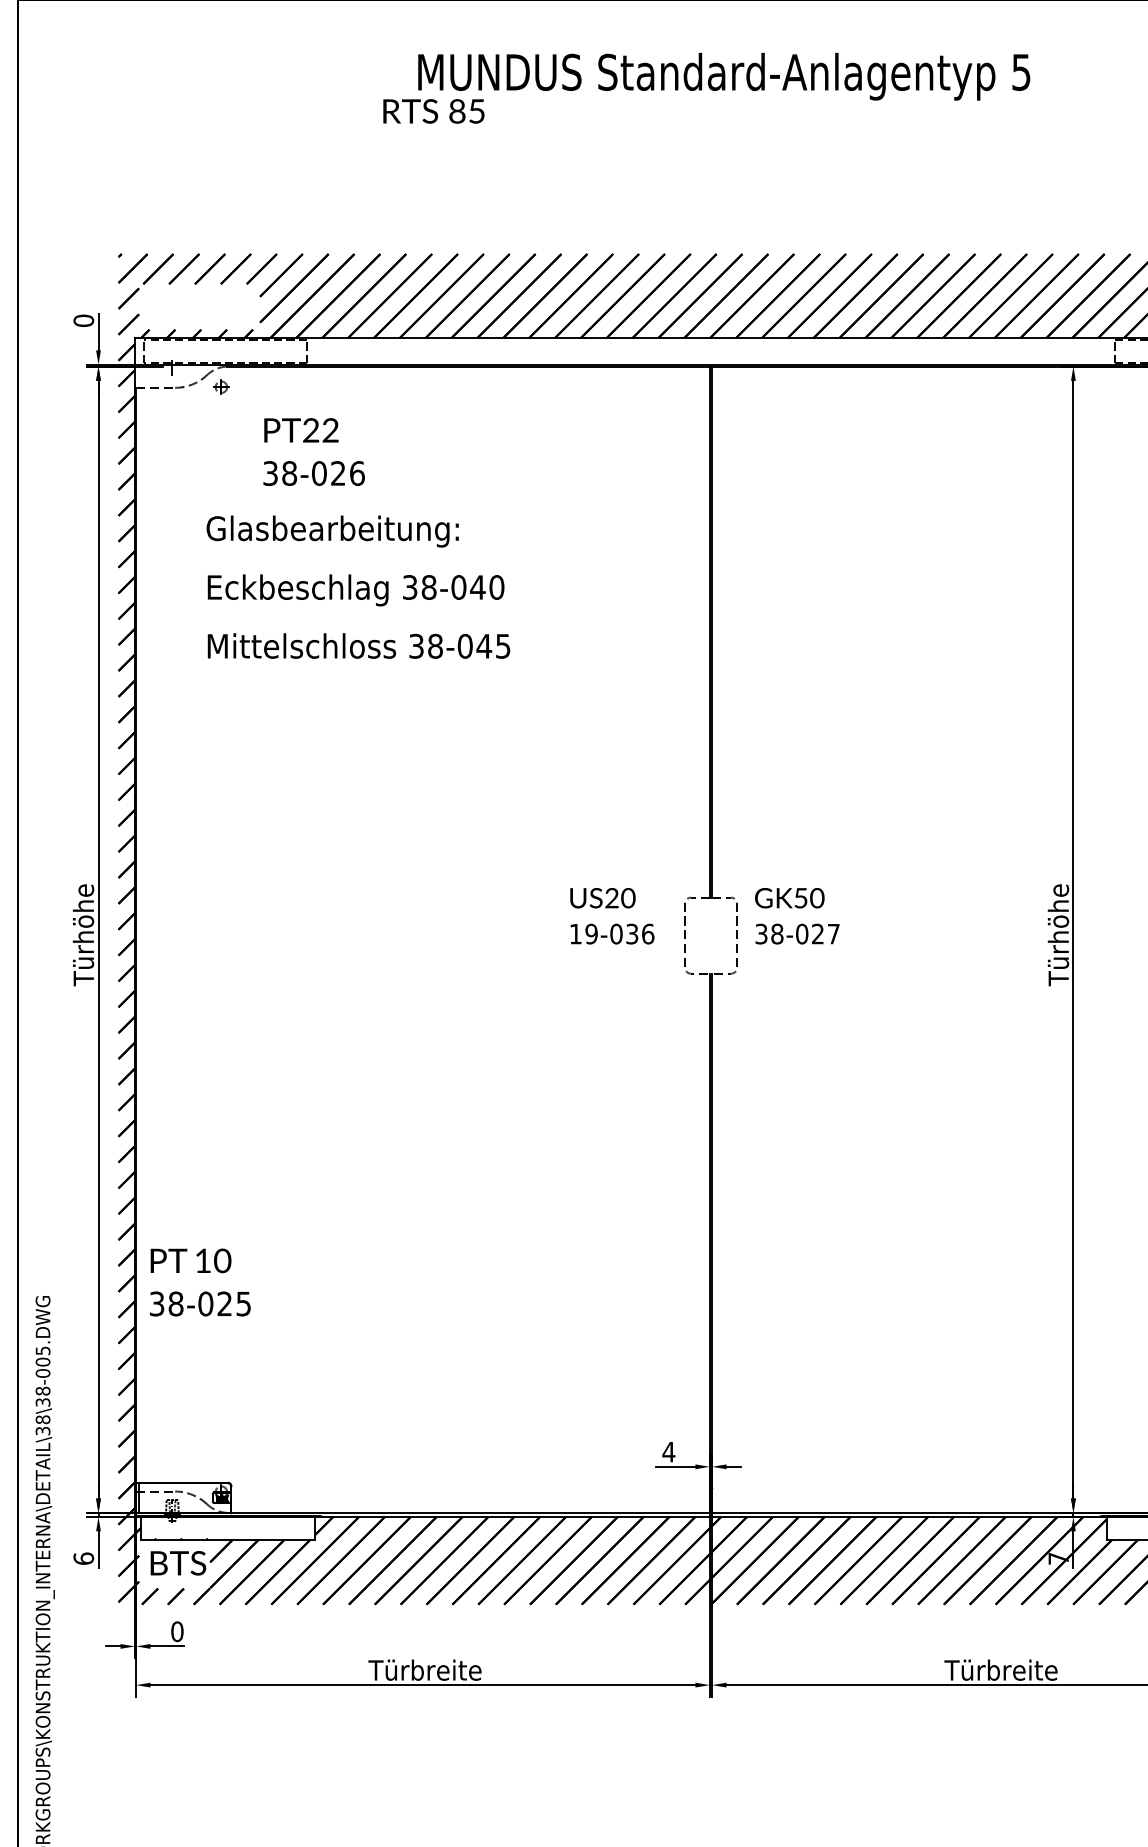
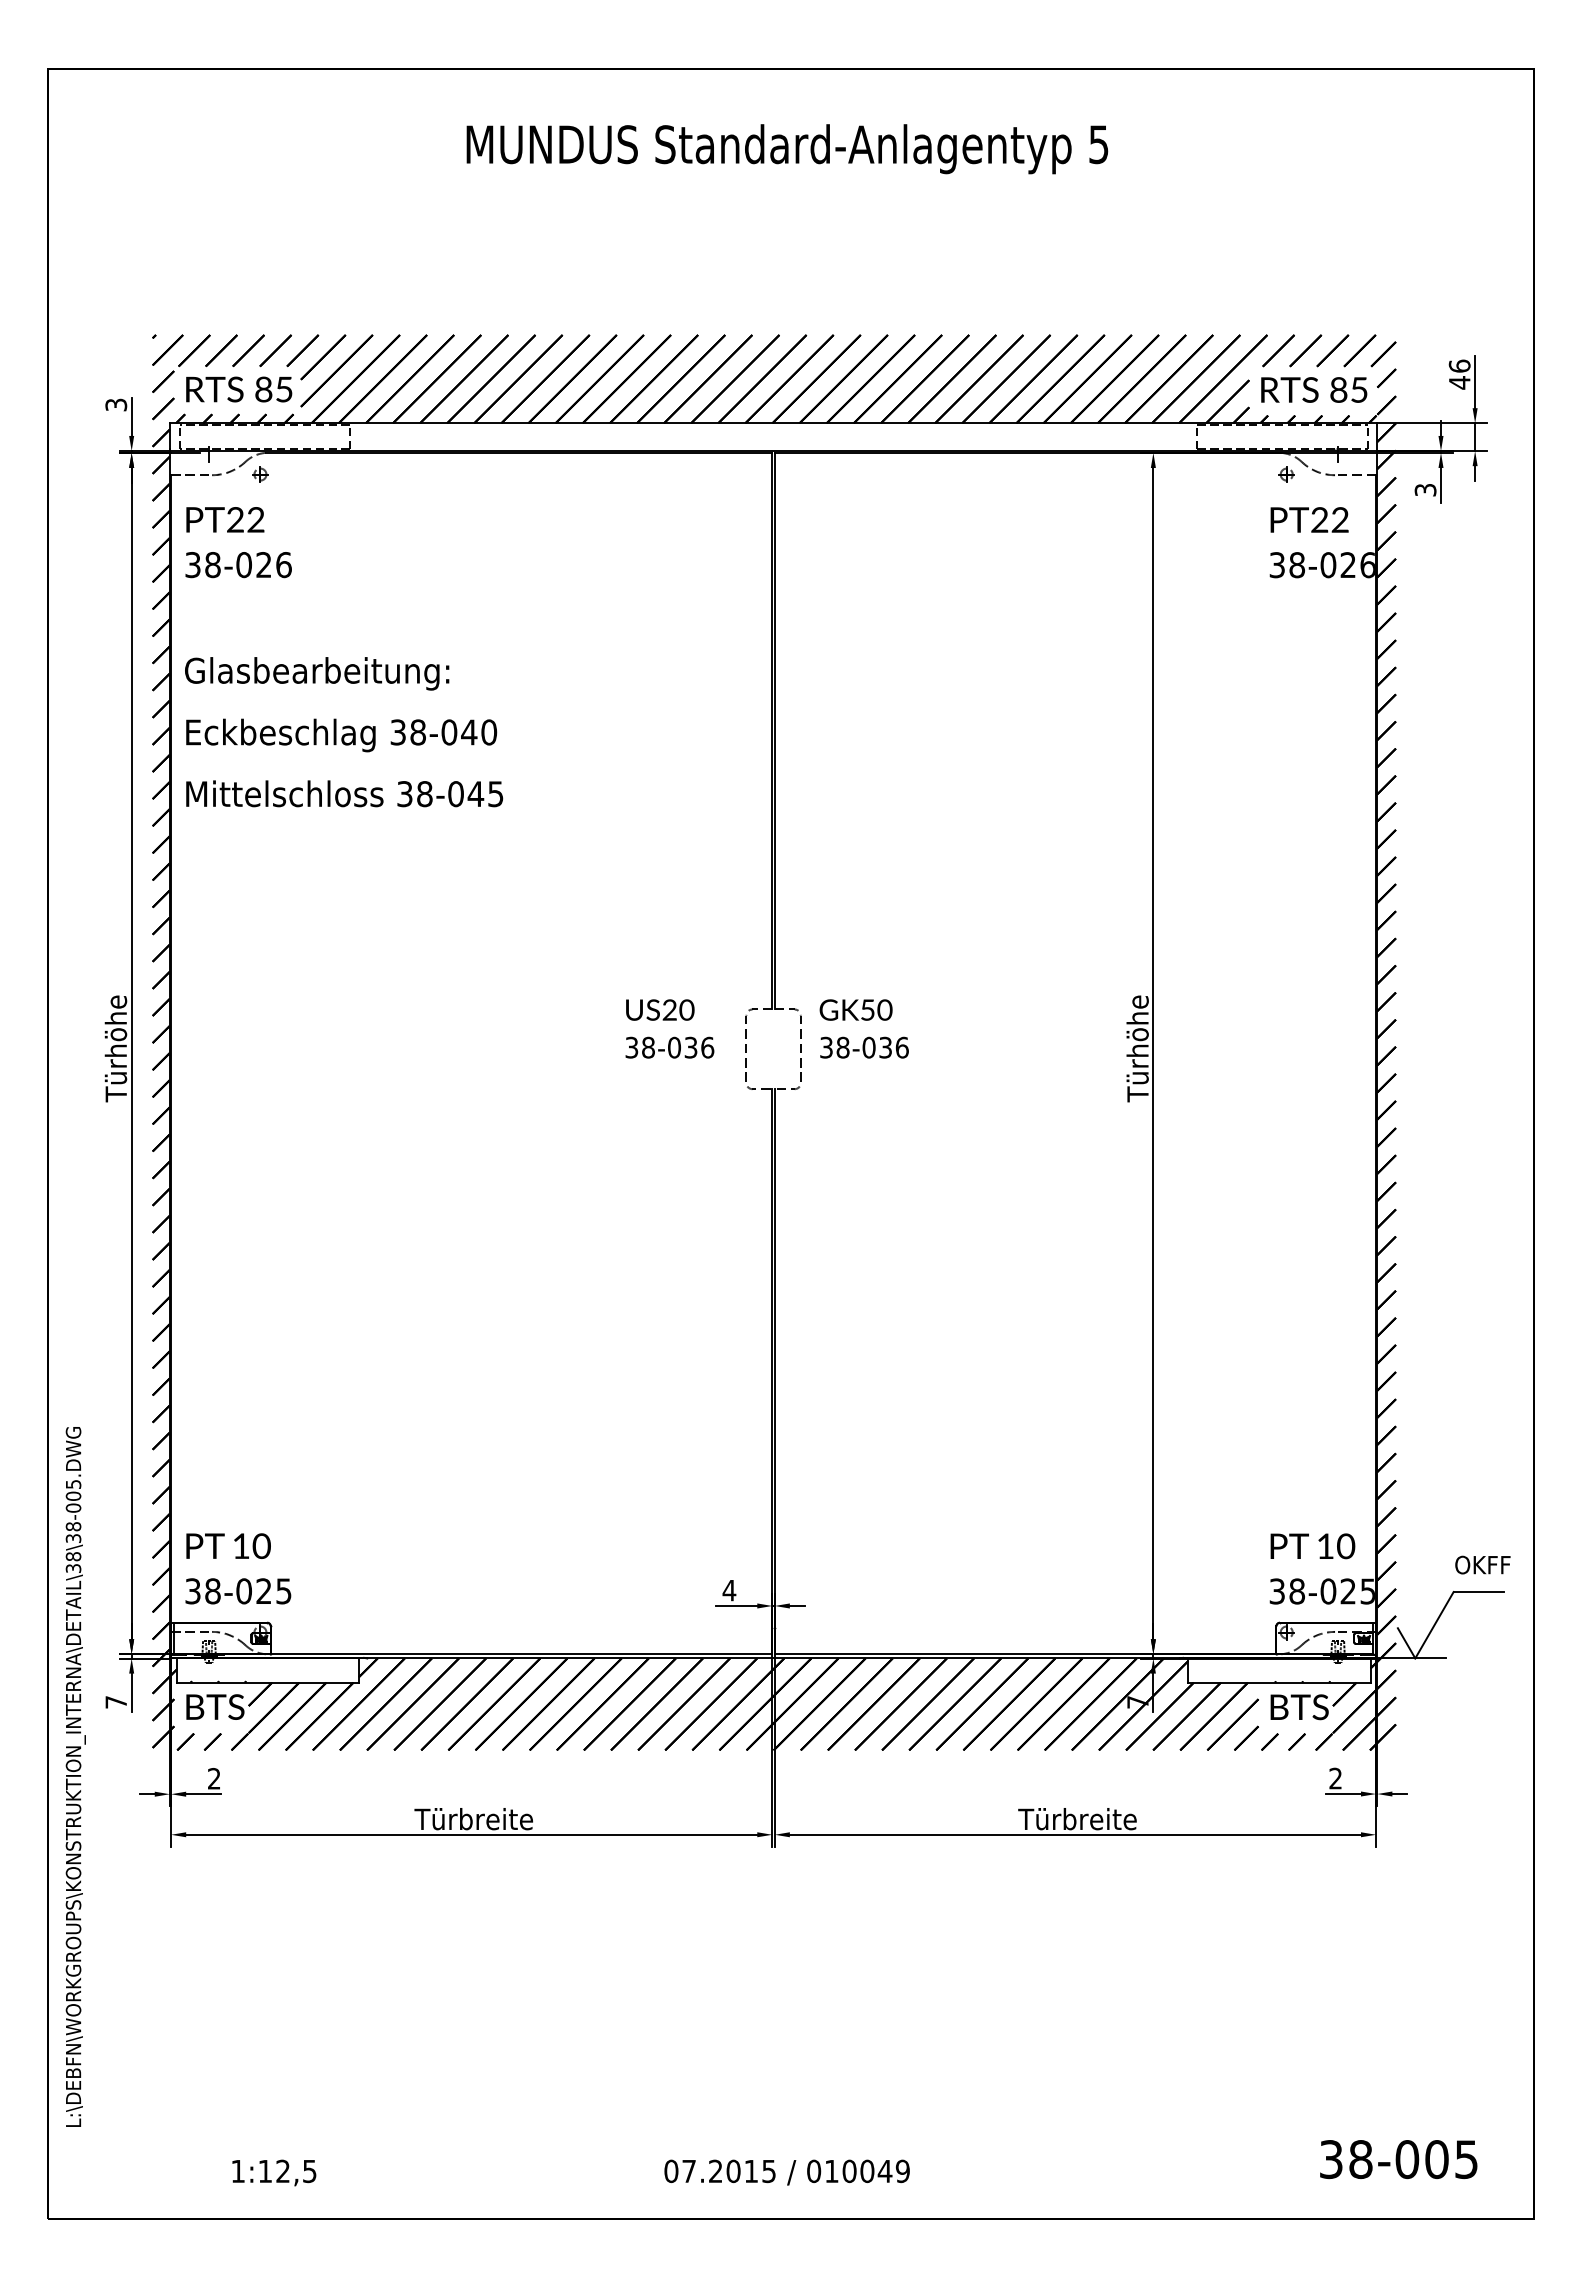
text: (434, 111) -> (239, 389), moved
text: (84, 320) -> (116, 404), 0 -> 3
text: (313, 452) -> (238, 542), moved
text: (358, 587) -> (344, 732), moved
text: (583, 933) -> (639, 1047), 19-036 -> 38-036
text: (825, 933) -> (893, 1047), 38-027 -> 38-036
text: (200, 1282) -> (238, 1568), moved
text: (84, 1557) -> (116, 1701), 6 -> 7
text: (176, 1631) -> (213, 1778), 0 -> 2

